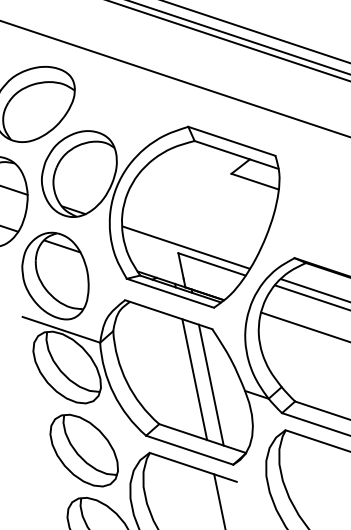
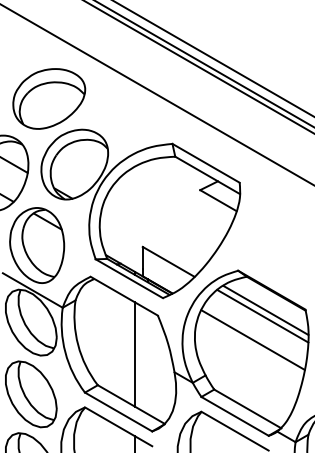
line: (186, 247) -> (150, 243), removed
line: (211, 384) -> (147, 361), removed

